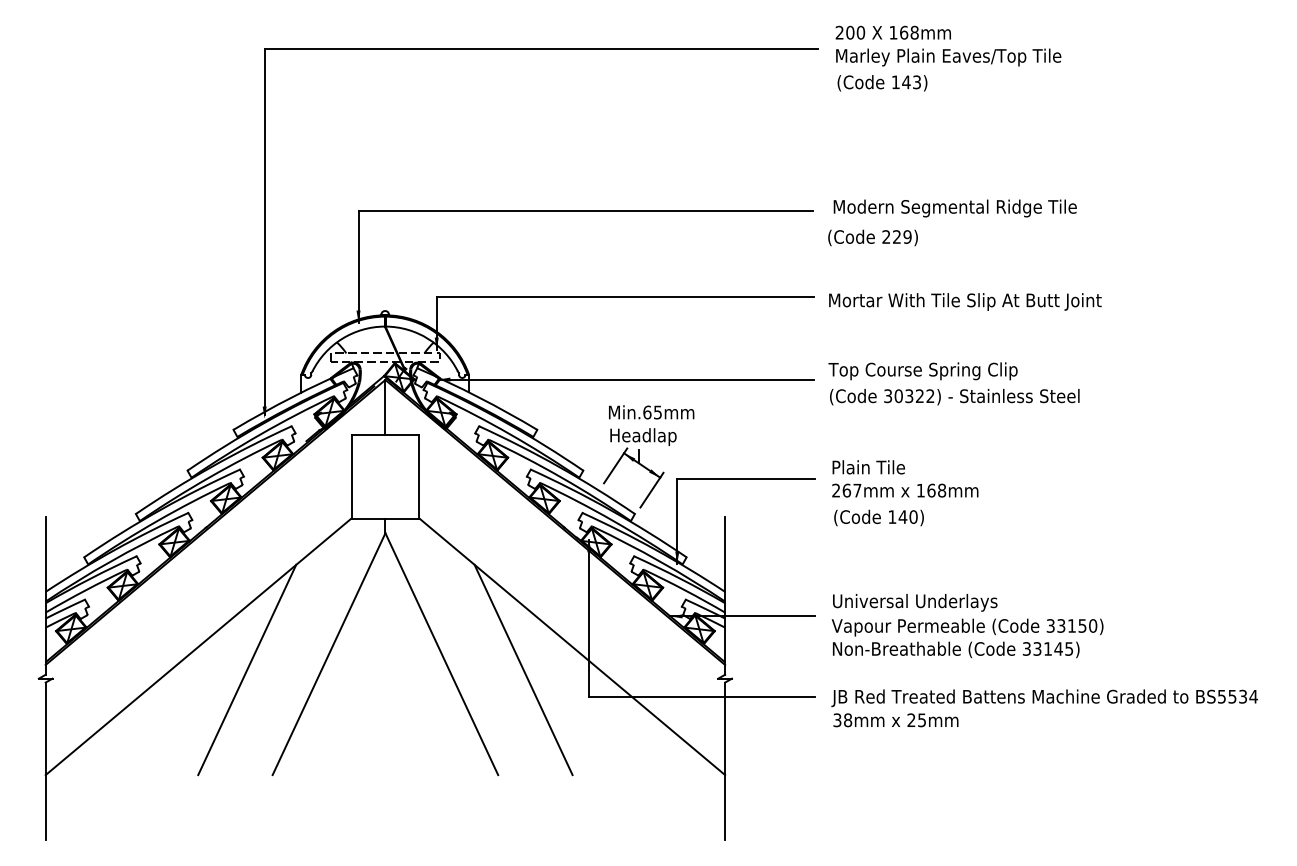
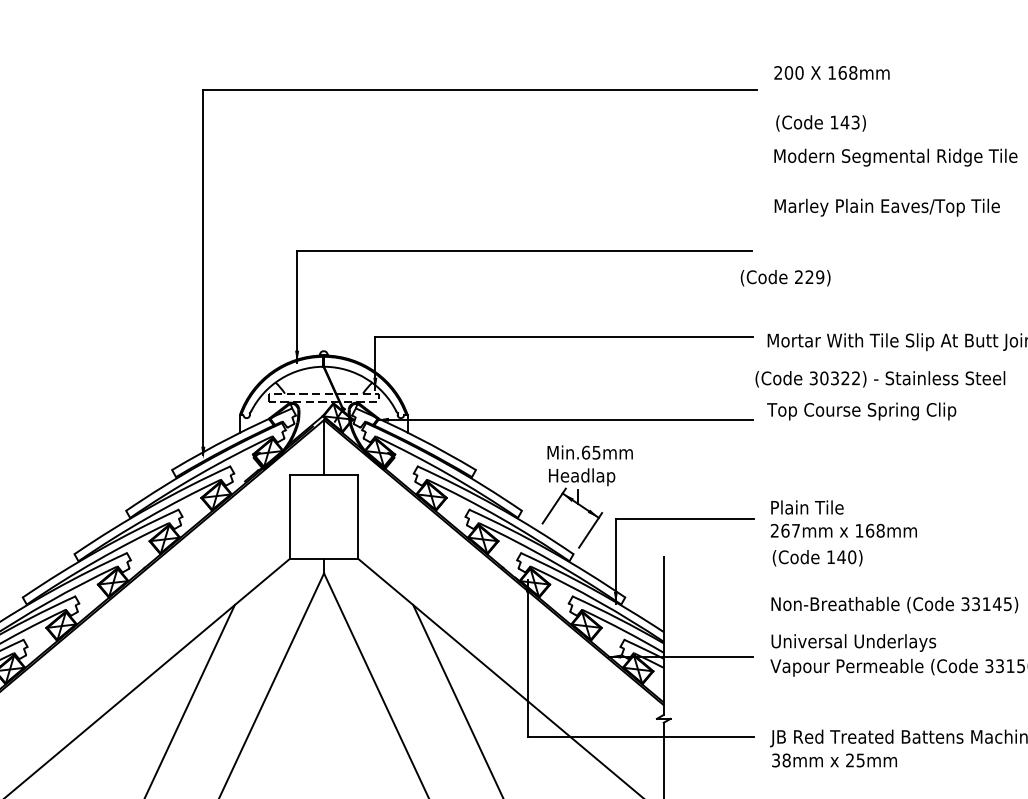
text: (948, 57) -> (887, 207), moved
text: (954, 208) -> (895, 157), moved
text: (872, 237) -> (785, 277), moved
text: (954, 397) -> (880, 379), moved
text: (956, 649) -> (895, 604), moved

